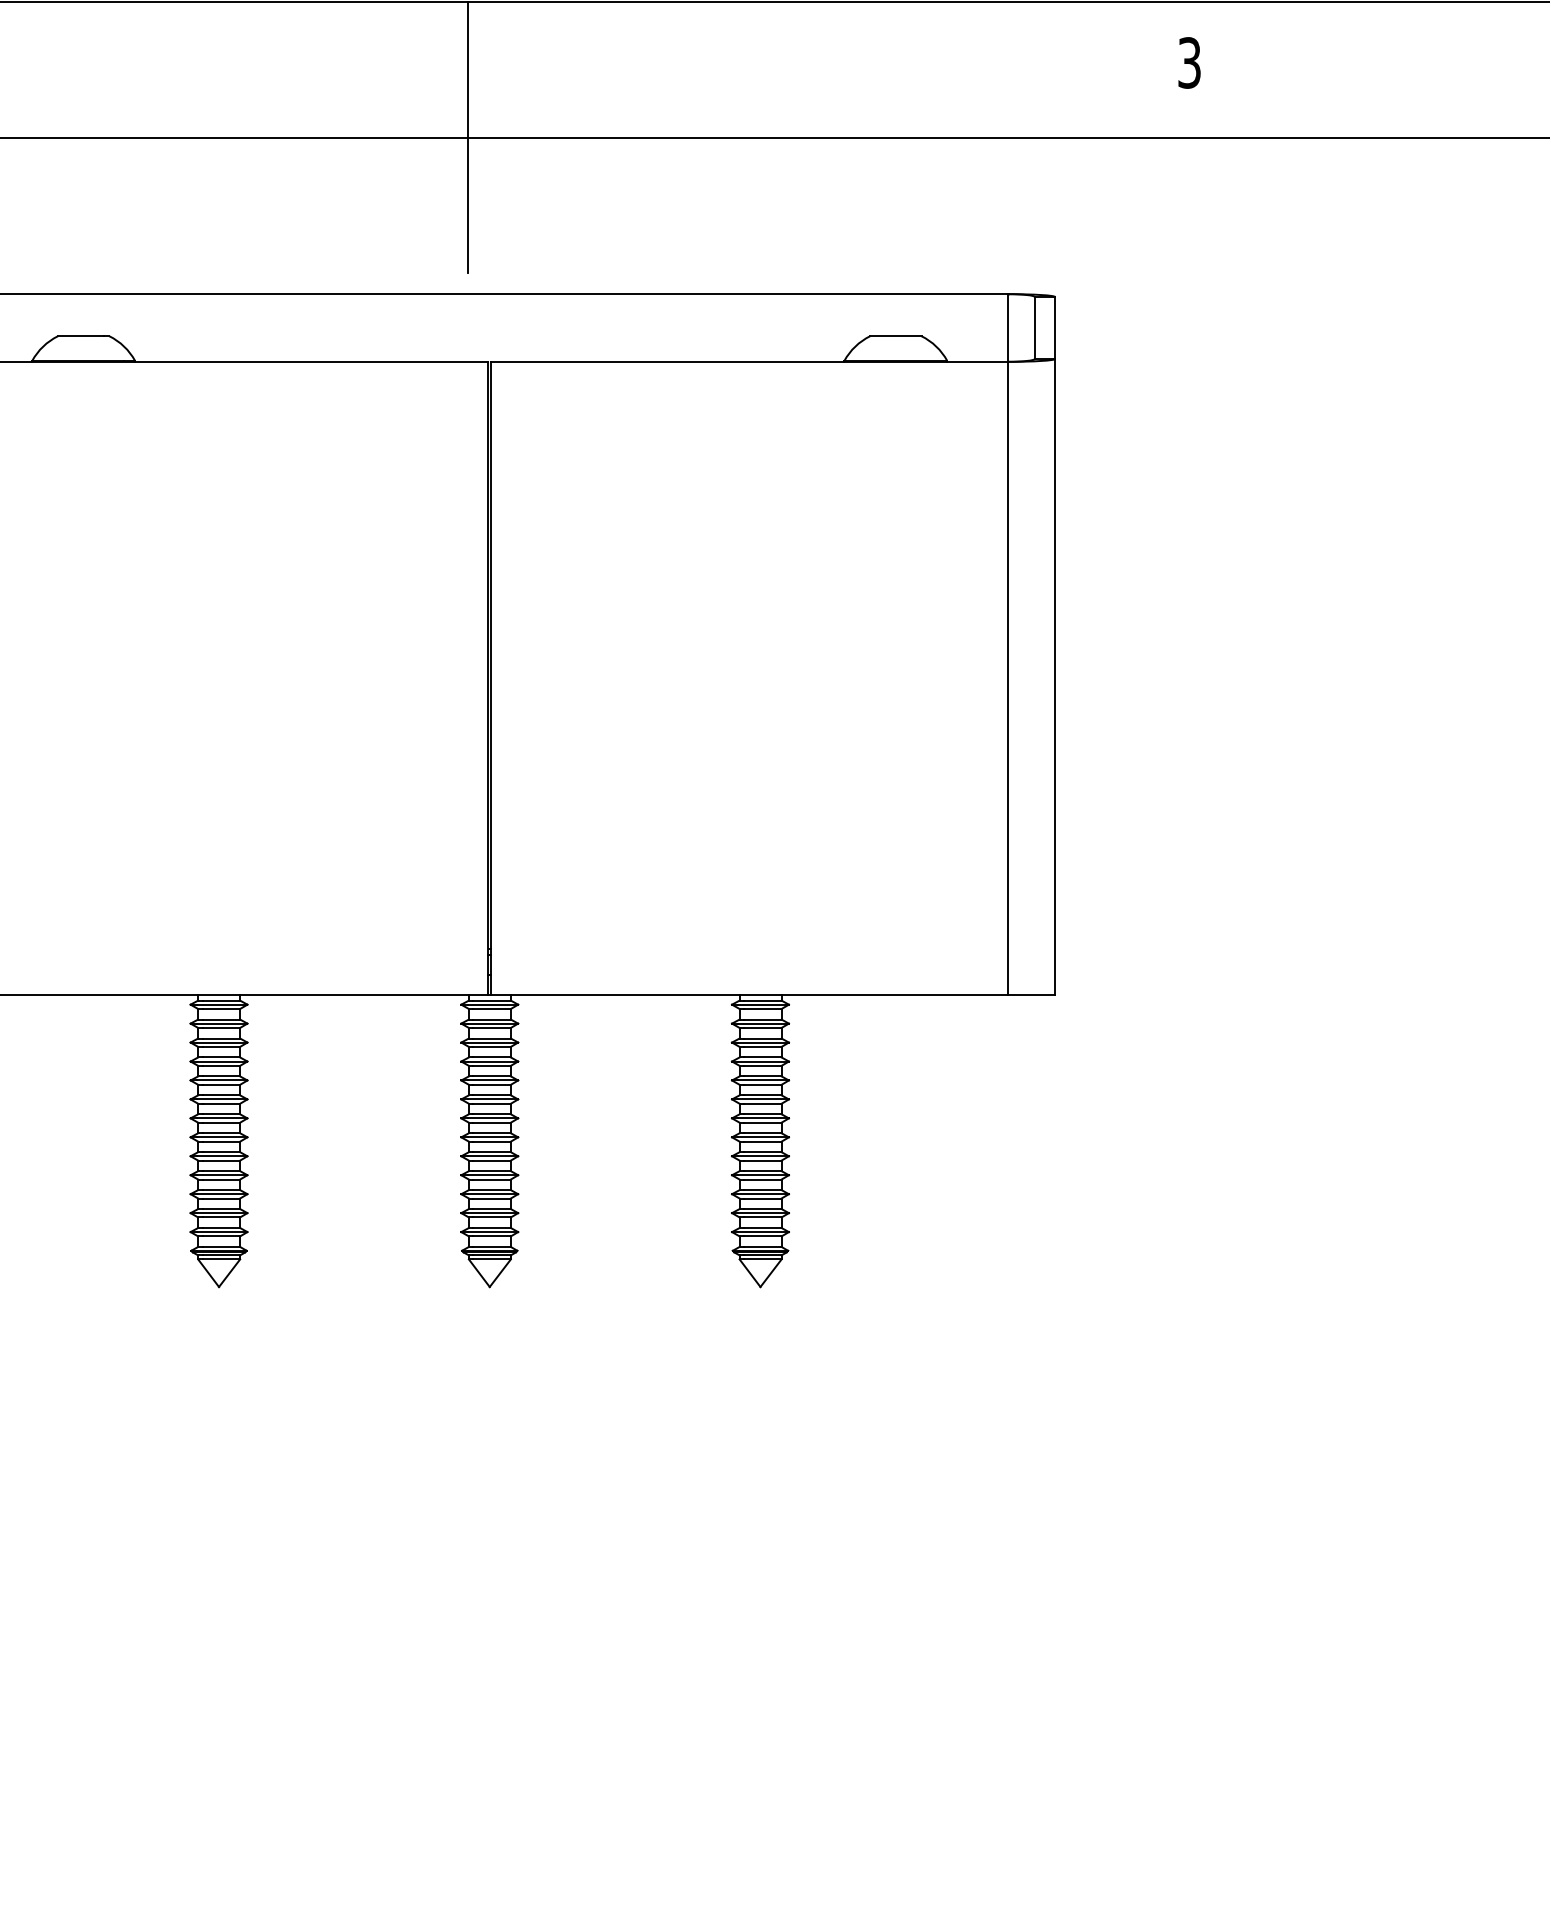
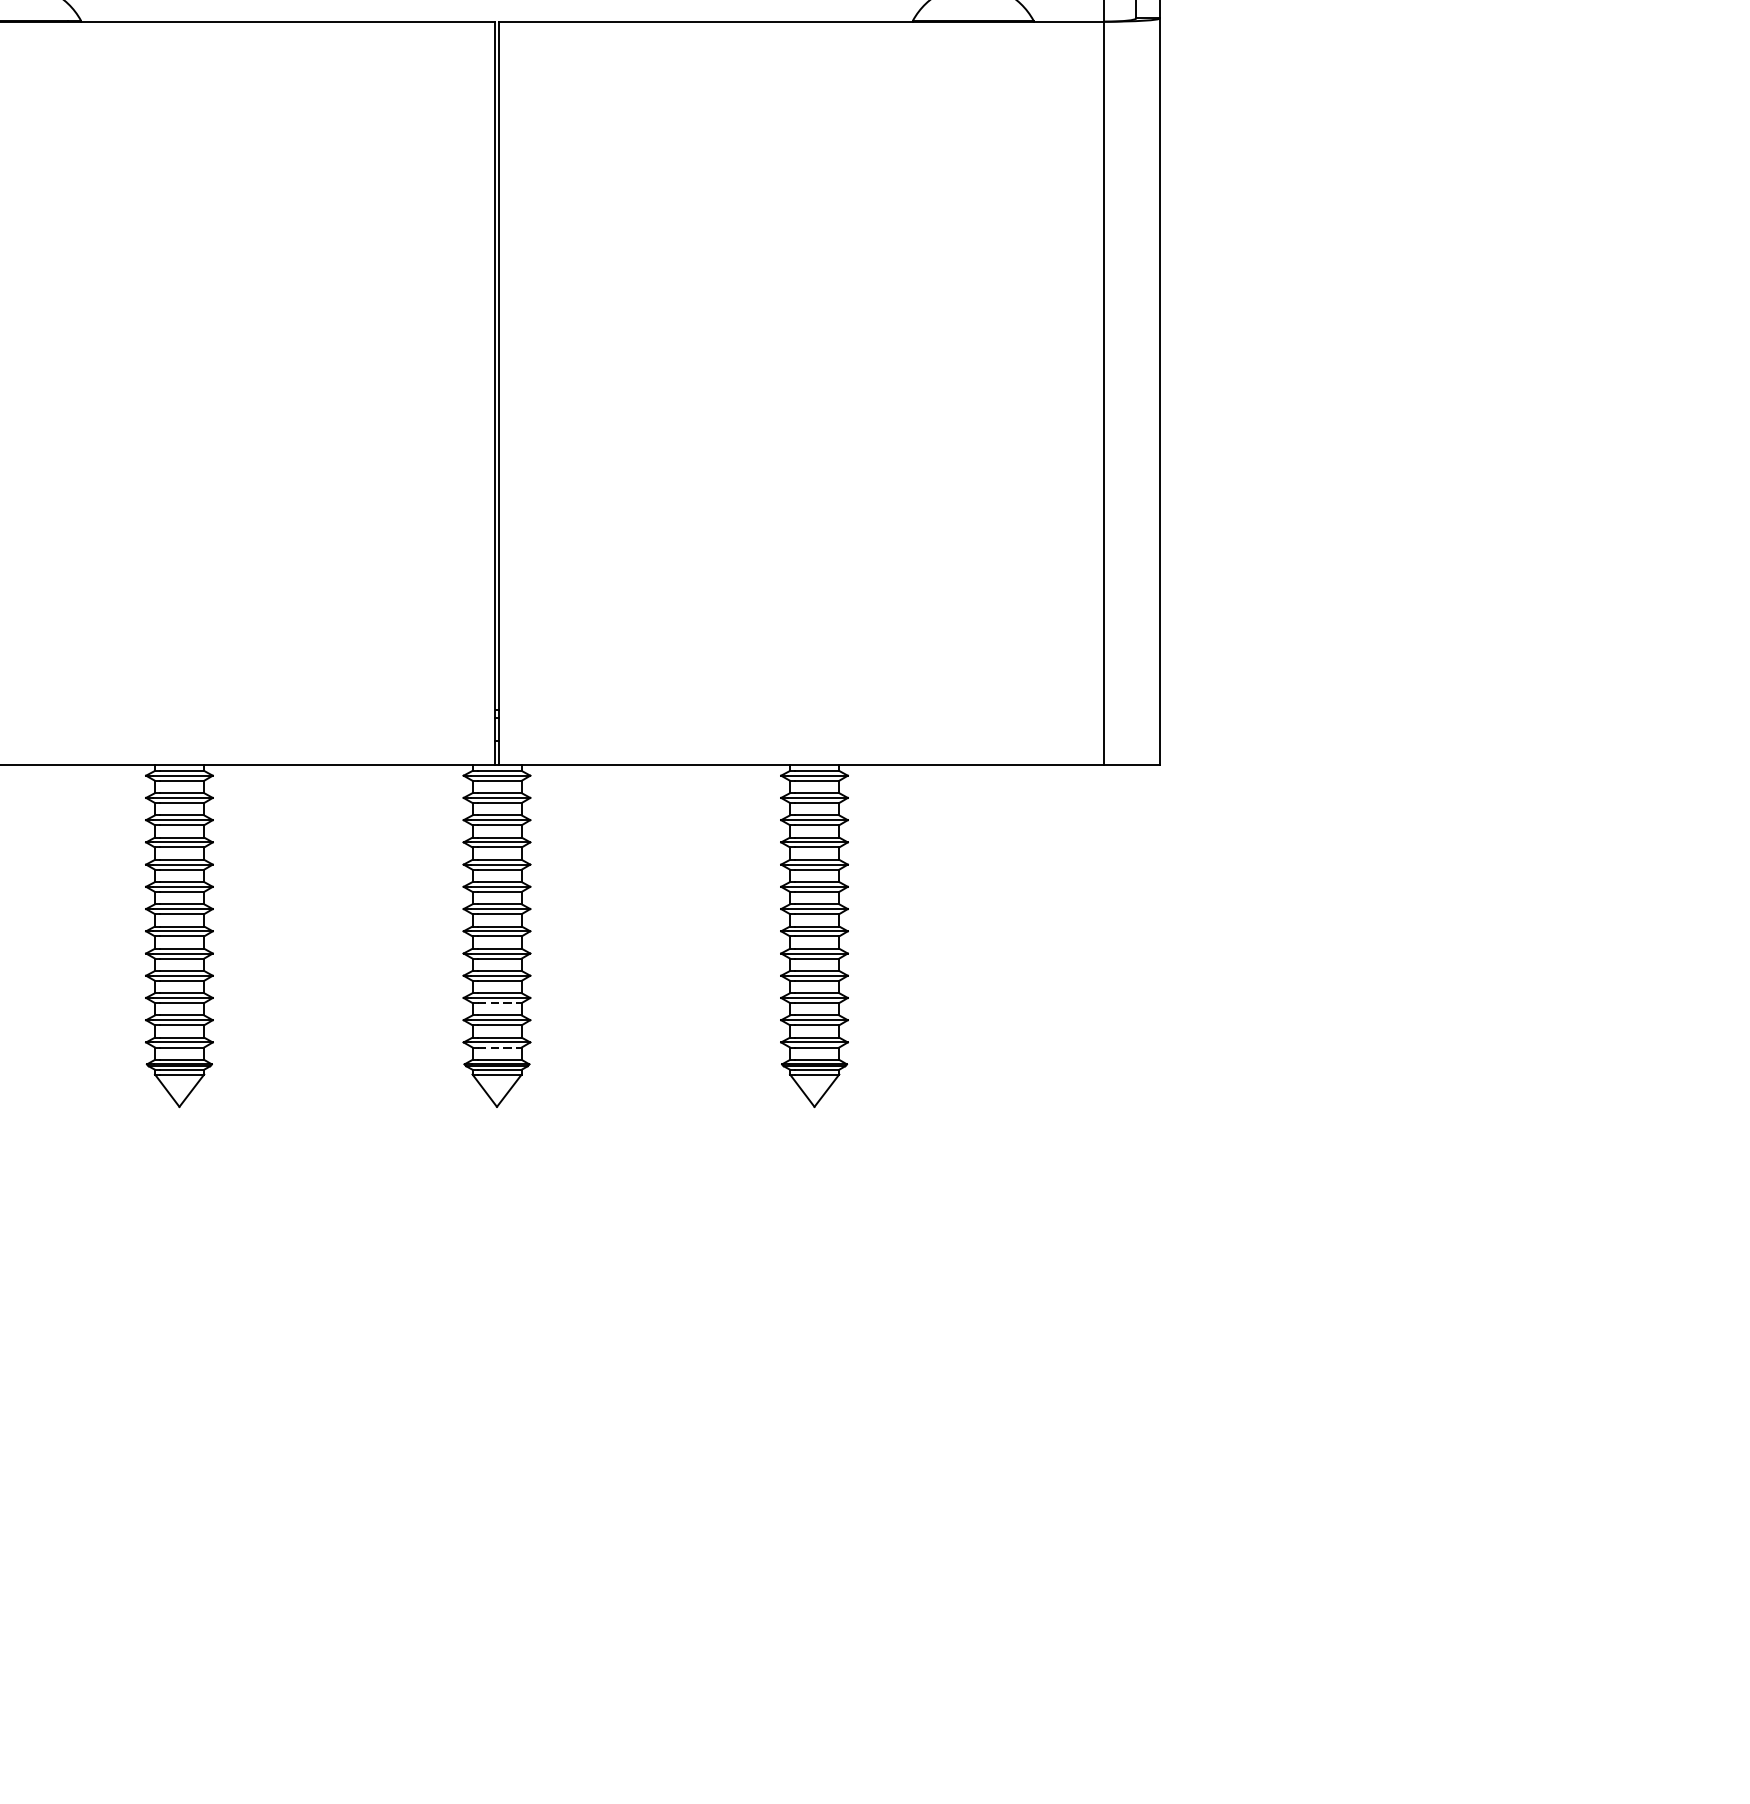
line: (492, 1198) -> (500, 1003), solid -> dashed
line: (492, 1236) -> (500, 1047), solid -> dashed

